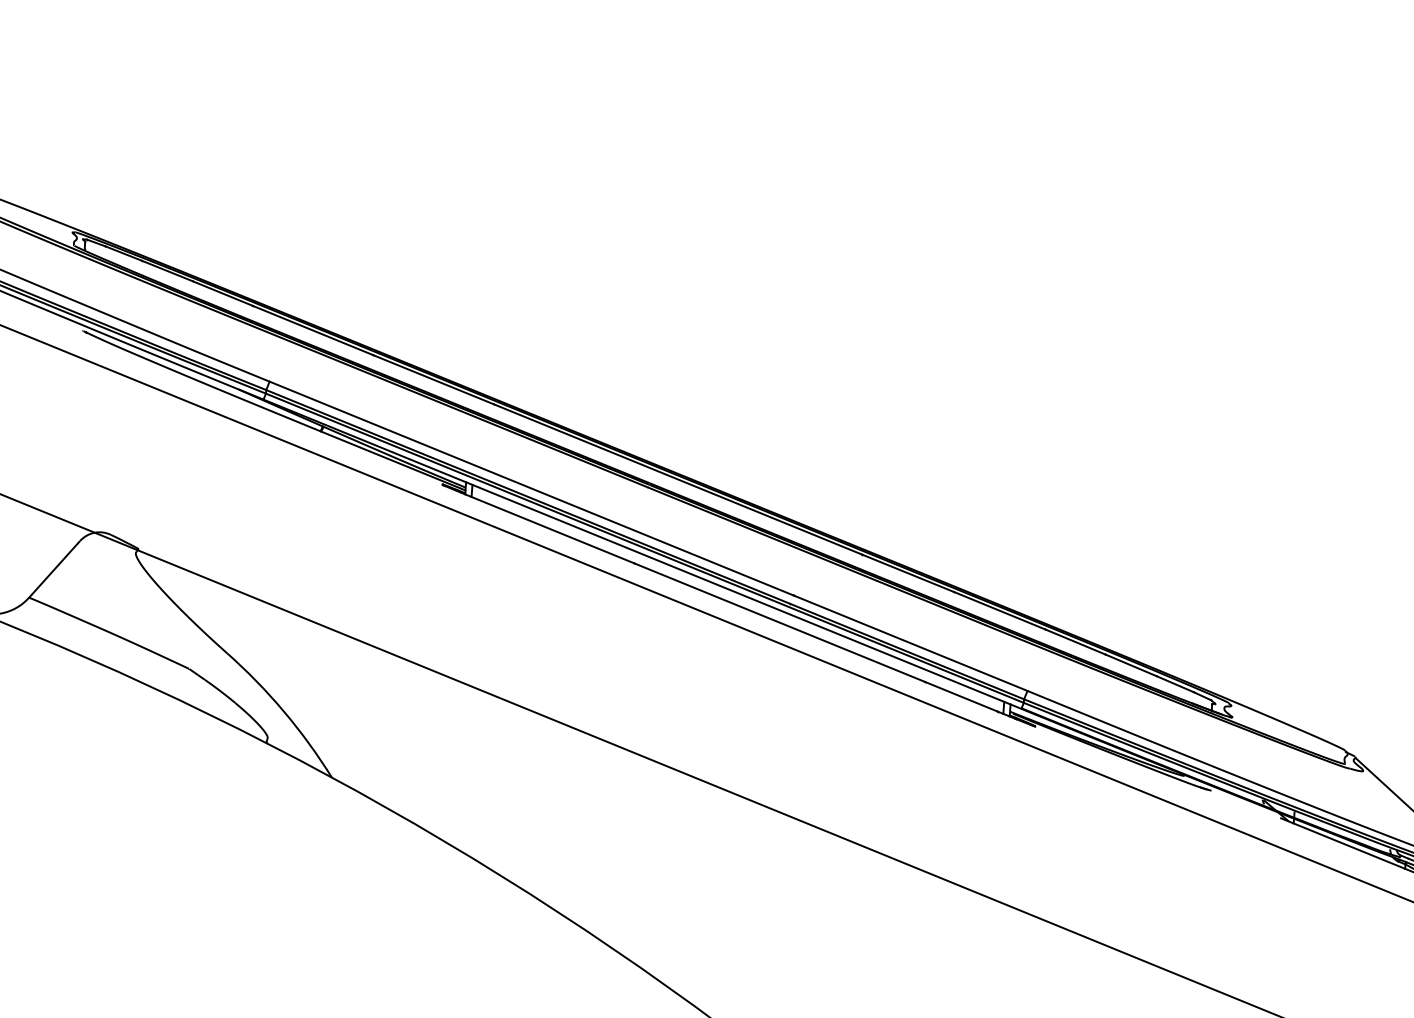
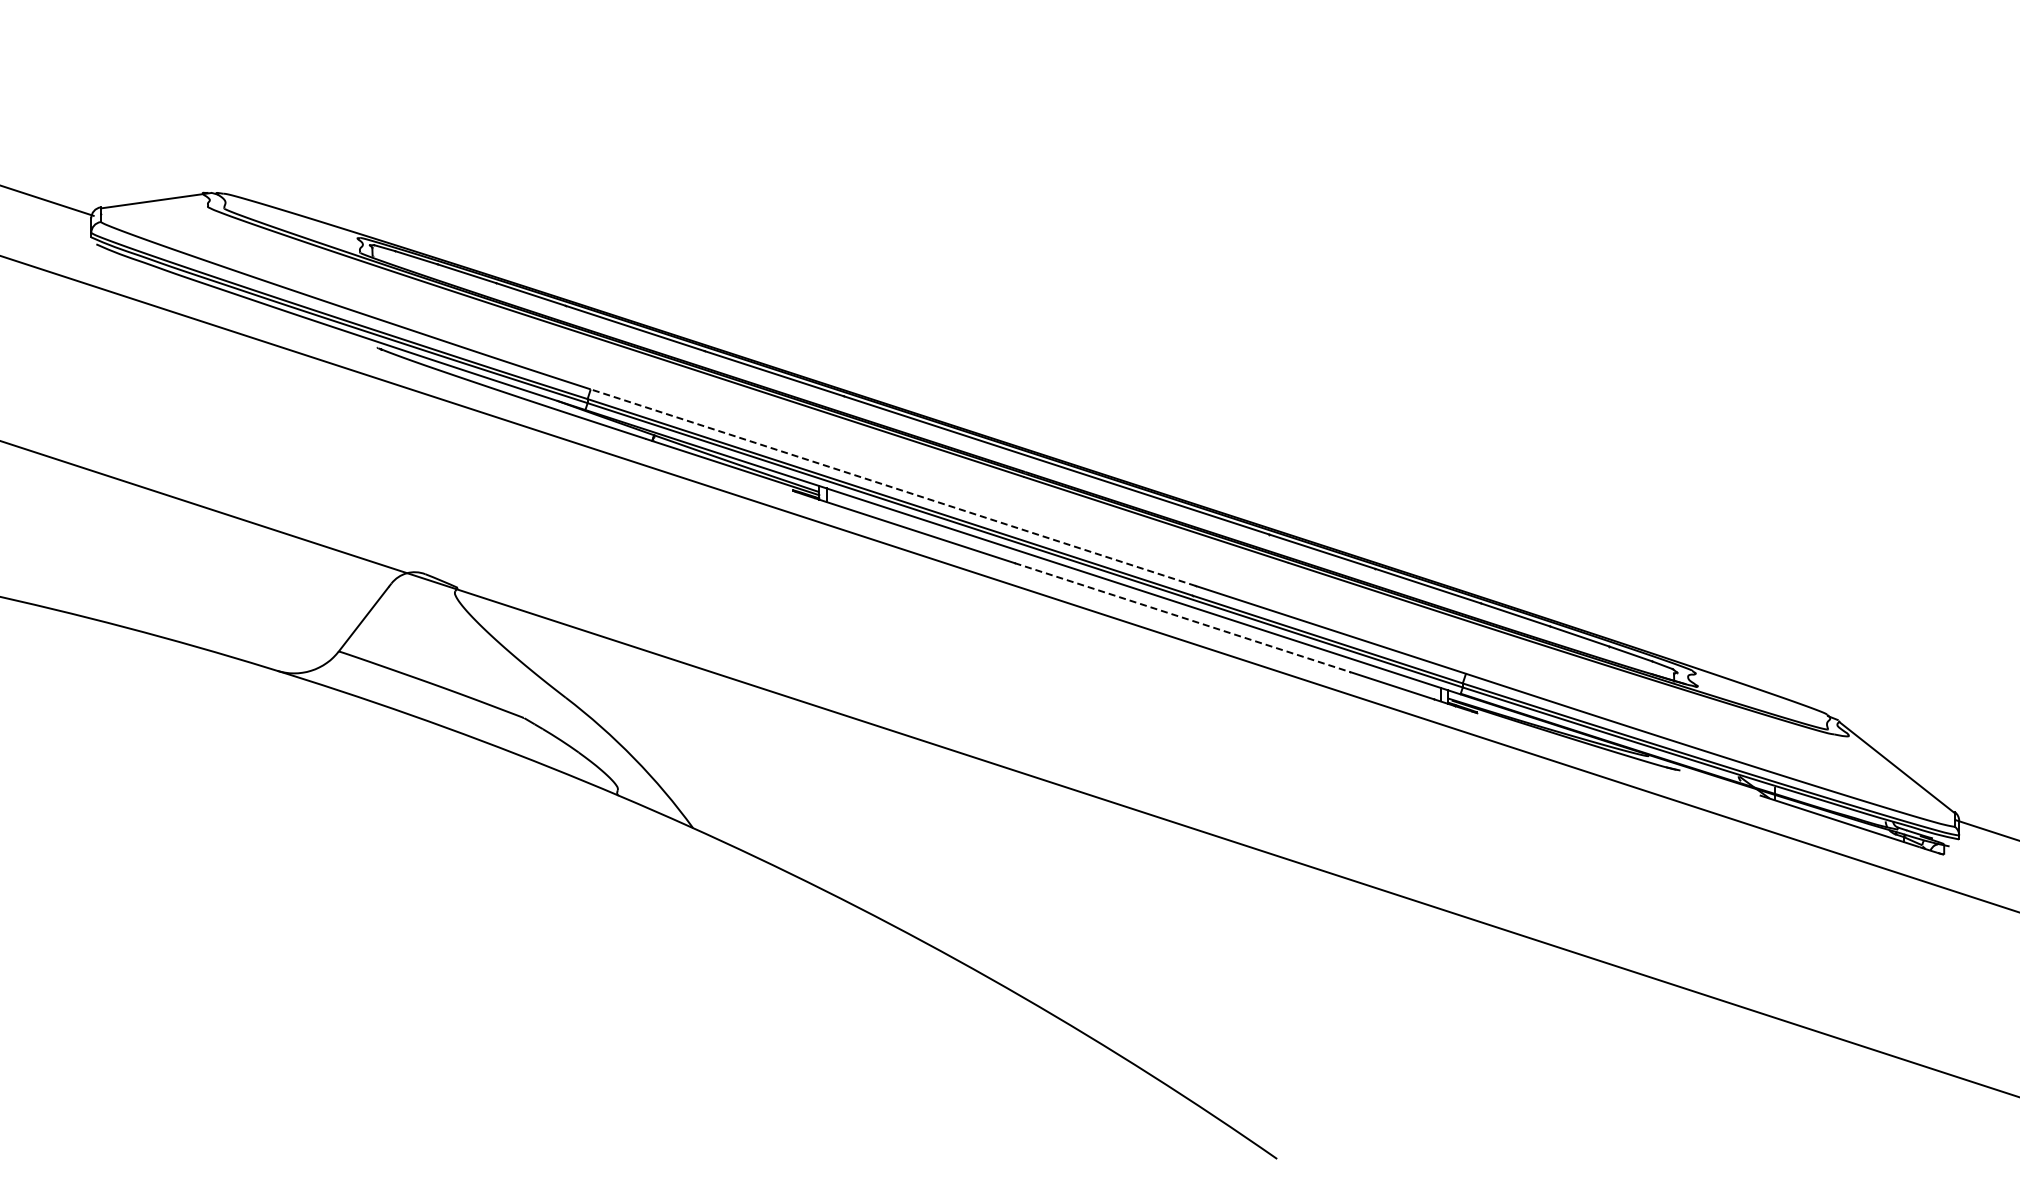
line: (530, 488) -> (892, 487), solid -> dashed
line: (779, 622) -> (1182, 617), solid -> dashed

